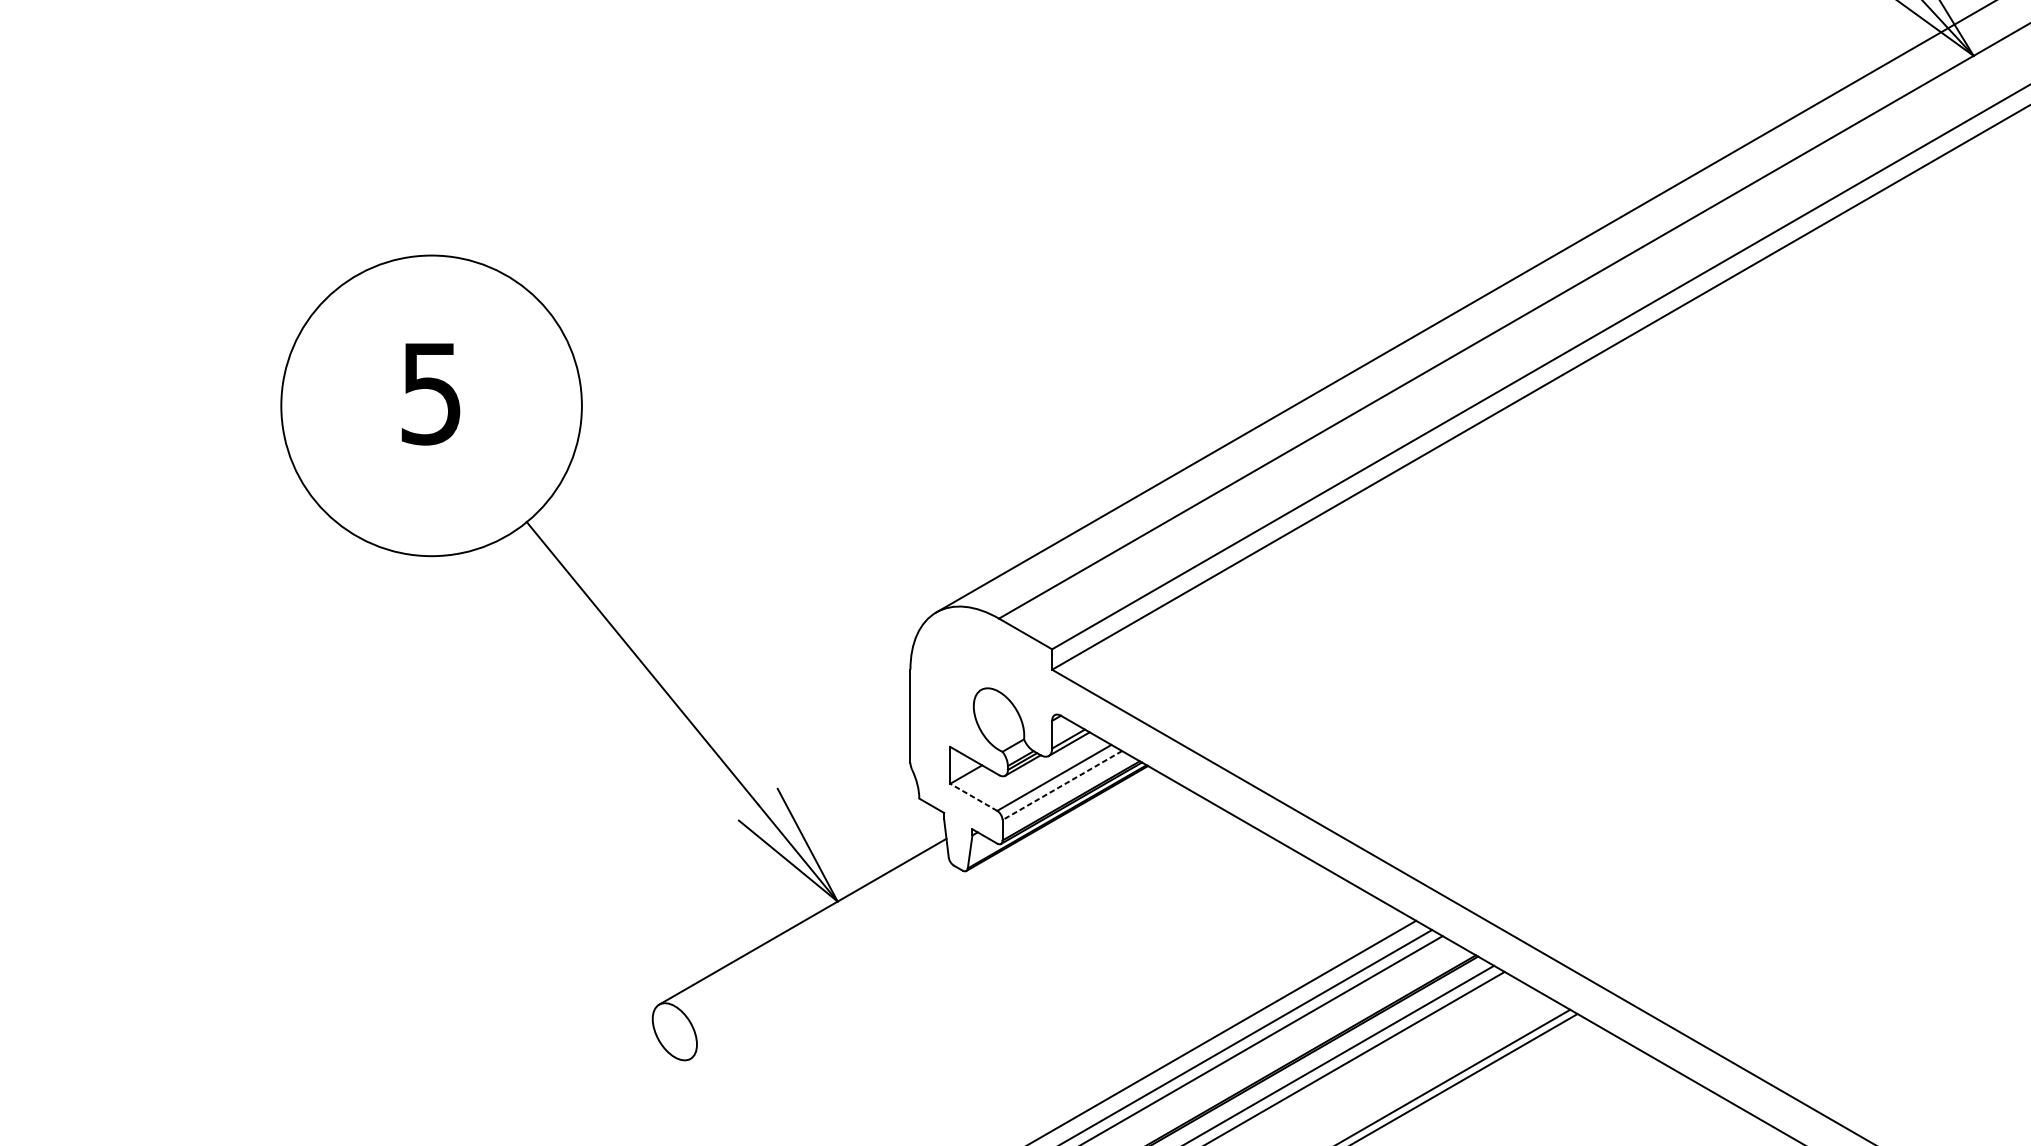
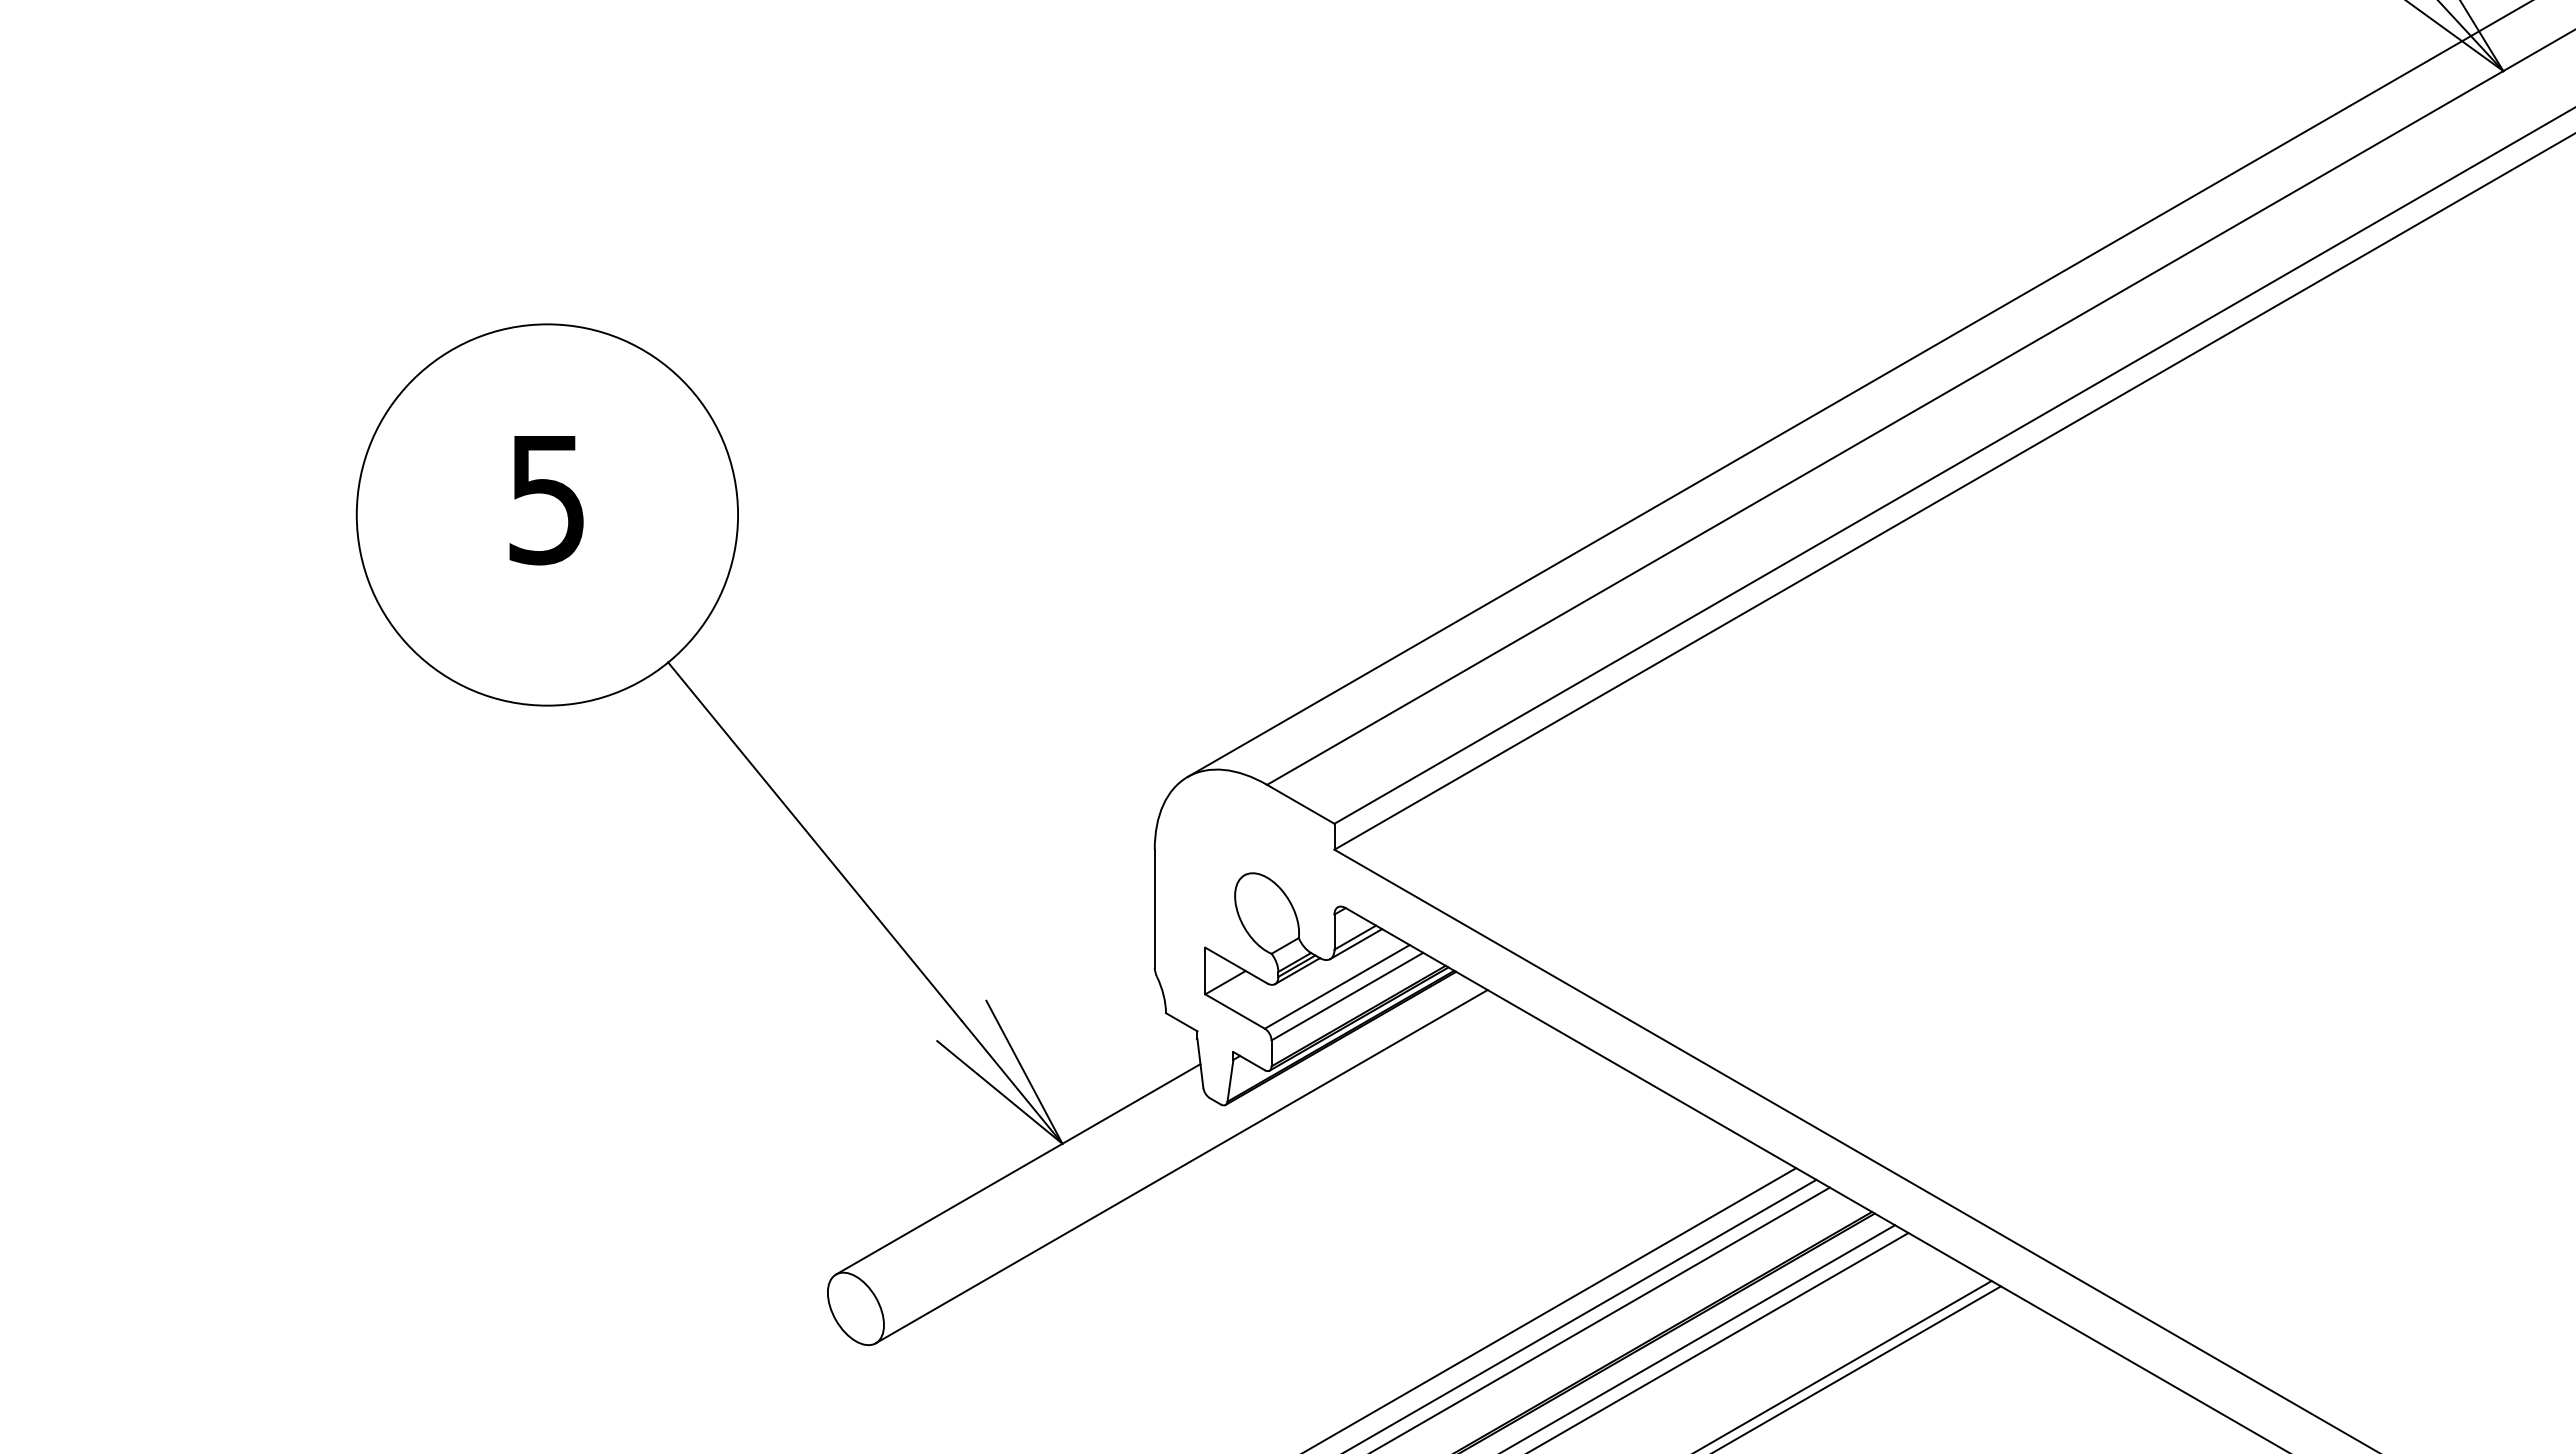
line: (1062, 785) -> (1347, 996), dashed -> solid
line: (973, 797) -> (1234, 1011), dashed -> solid
line: (931, 919) -> (1181, 1166), added

